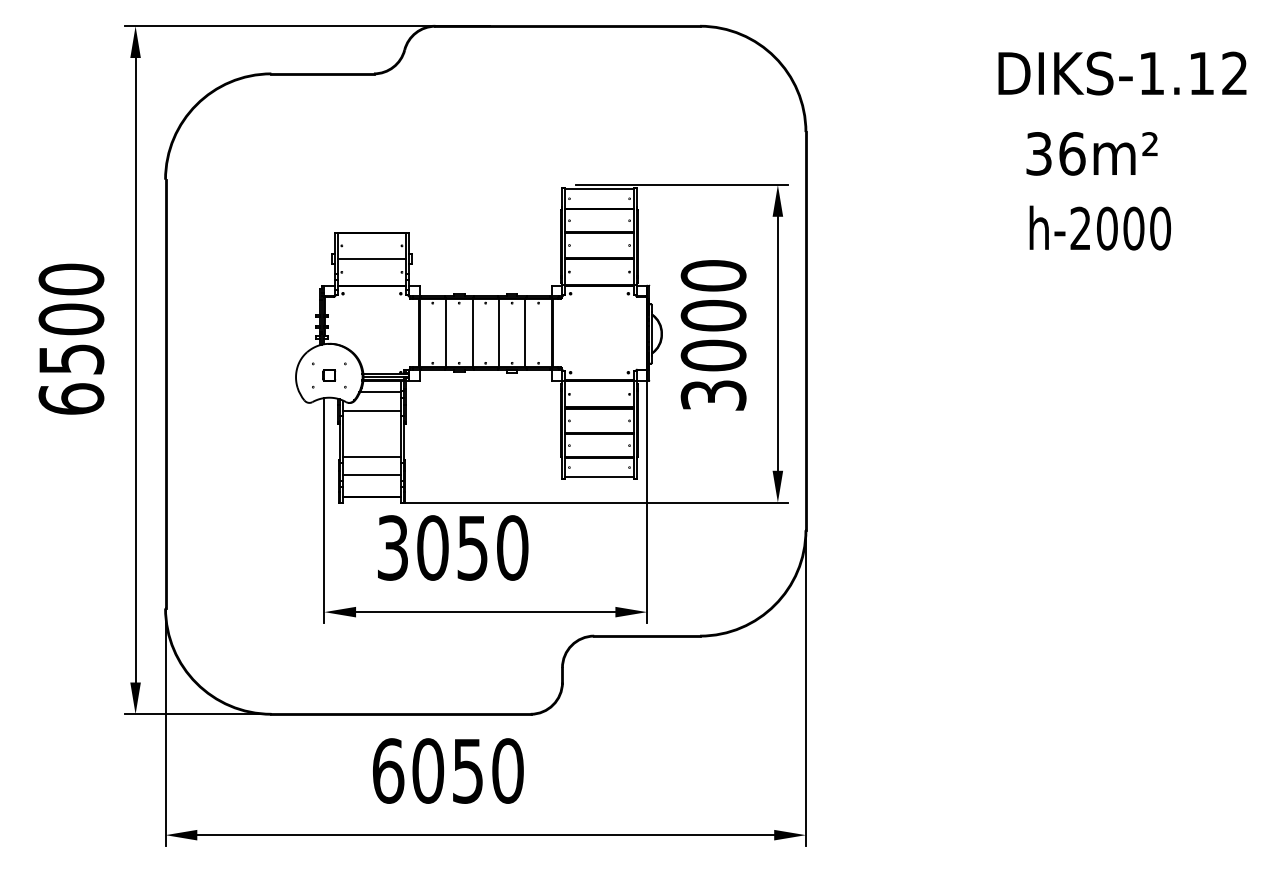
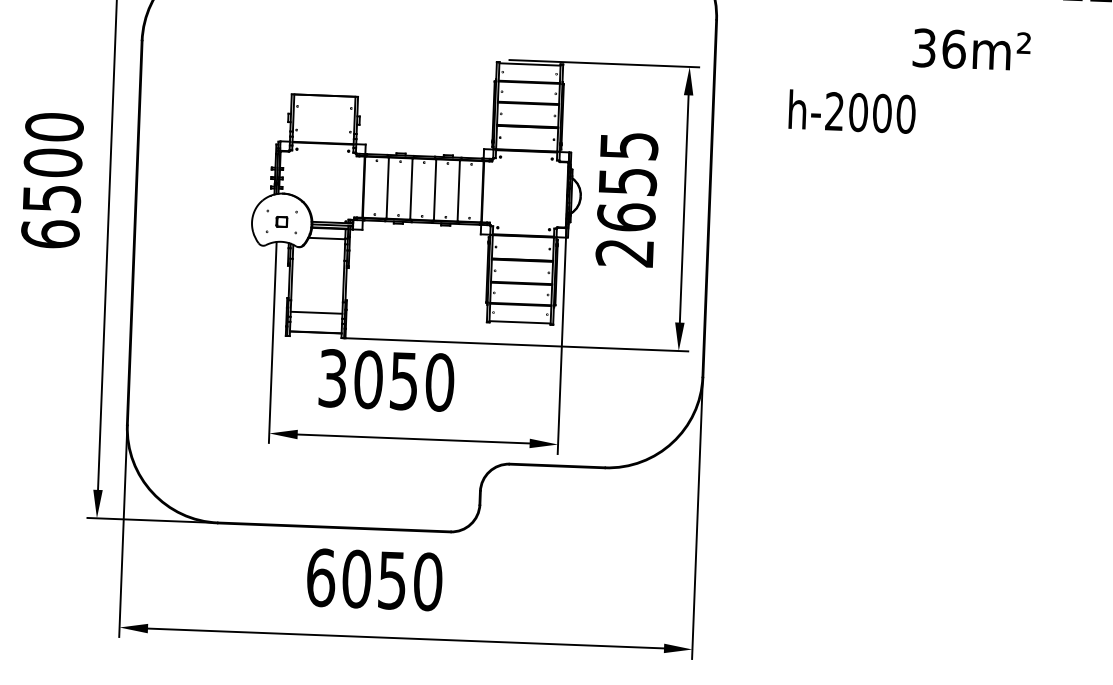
text: (1099, 227) -> (851, 111), moved
line: (371, 259) -> (323, 119), removed
text: (713, 335) -> (626, 199), 3000 -> 2655
line: (371, 410) -> (318, 254), removed
line: (371, 456) -> (316, 295), removed

